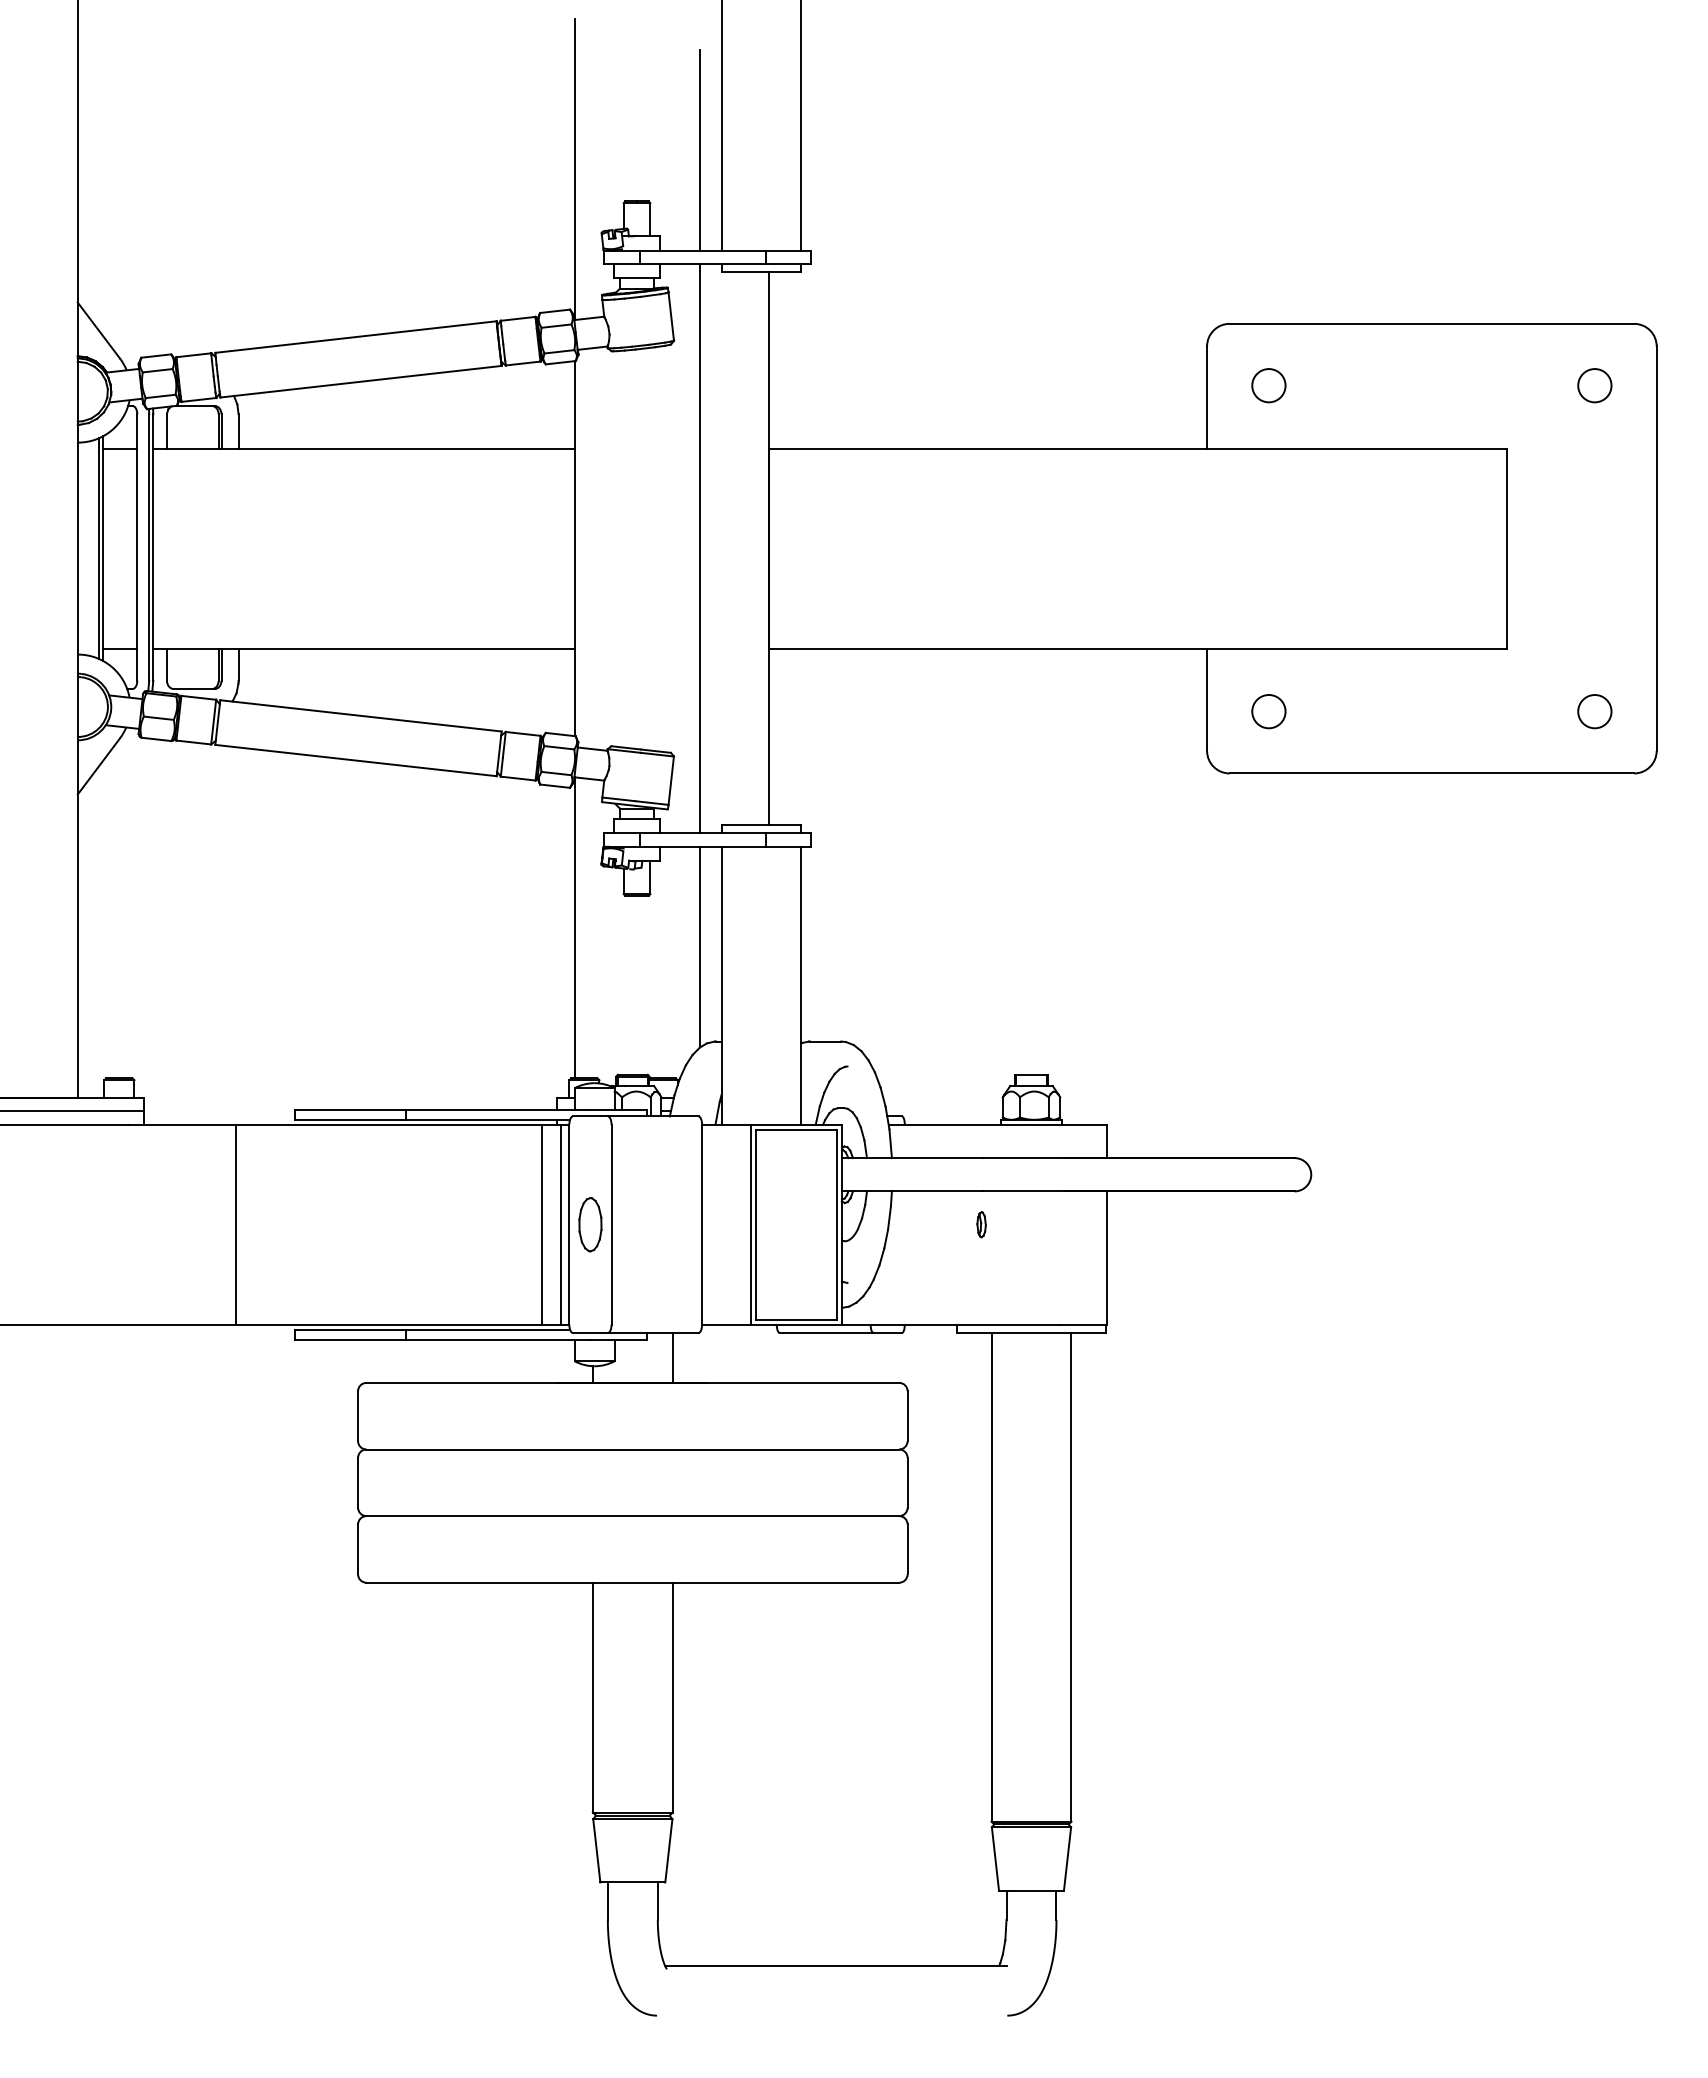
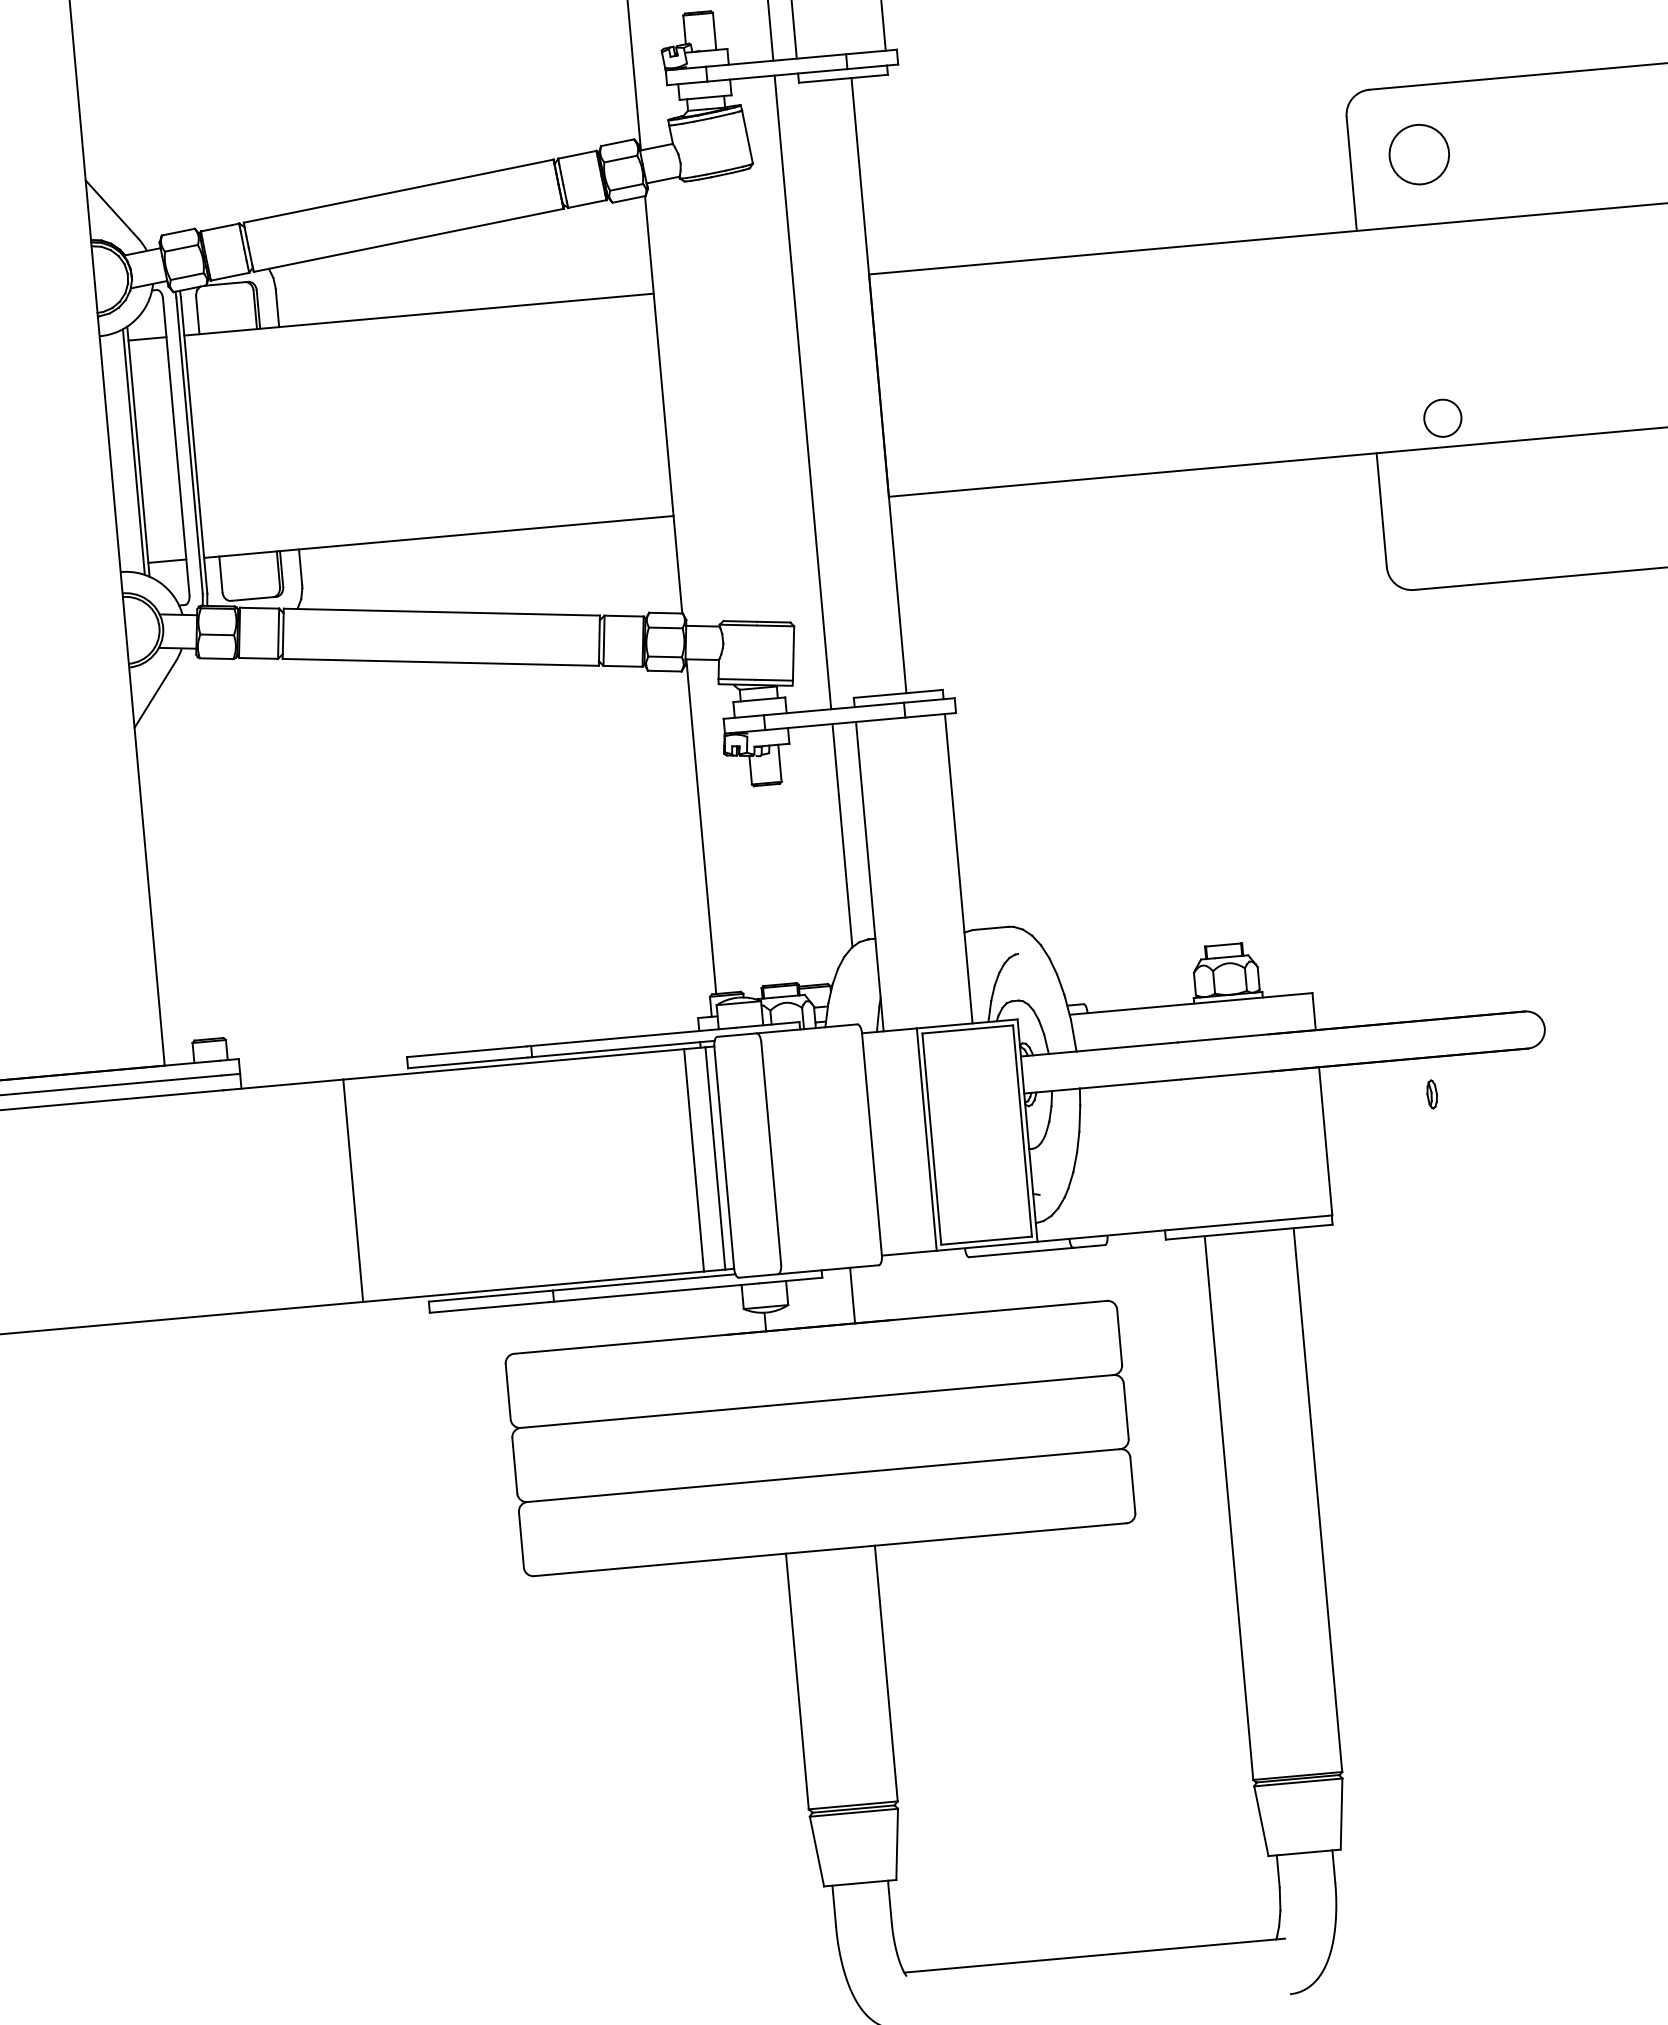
circle: (1268, 385) -> (1418, 154), size x1.6
circle: (1268, 711) -> (1442, 418), moved
part: (590, 1224) -> (747, 1155), removed
part: (981, 1224) -> (1432, 1094), moved

